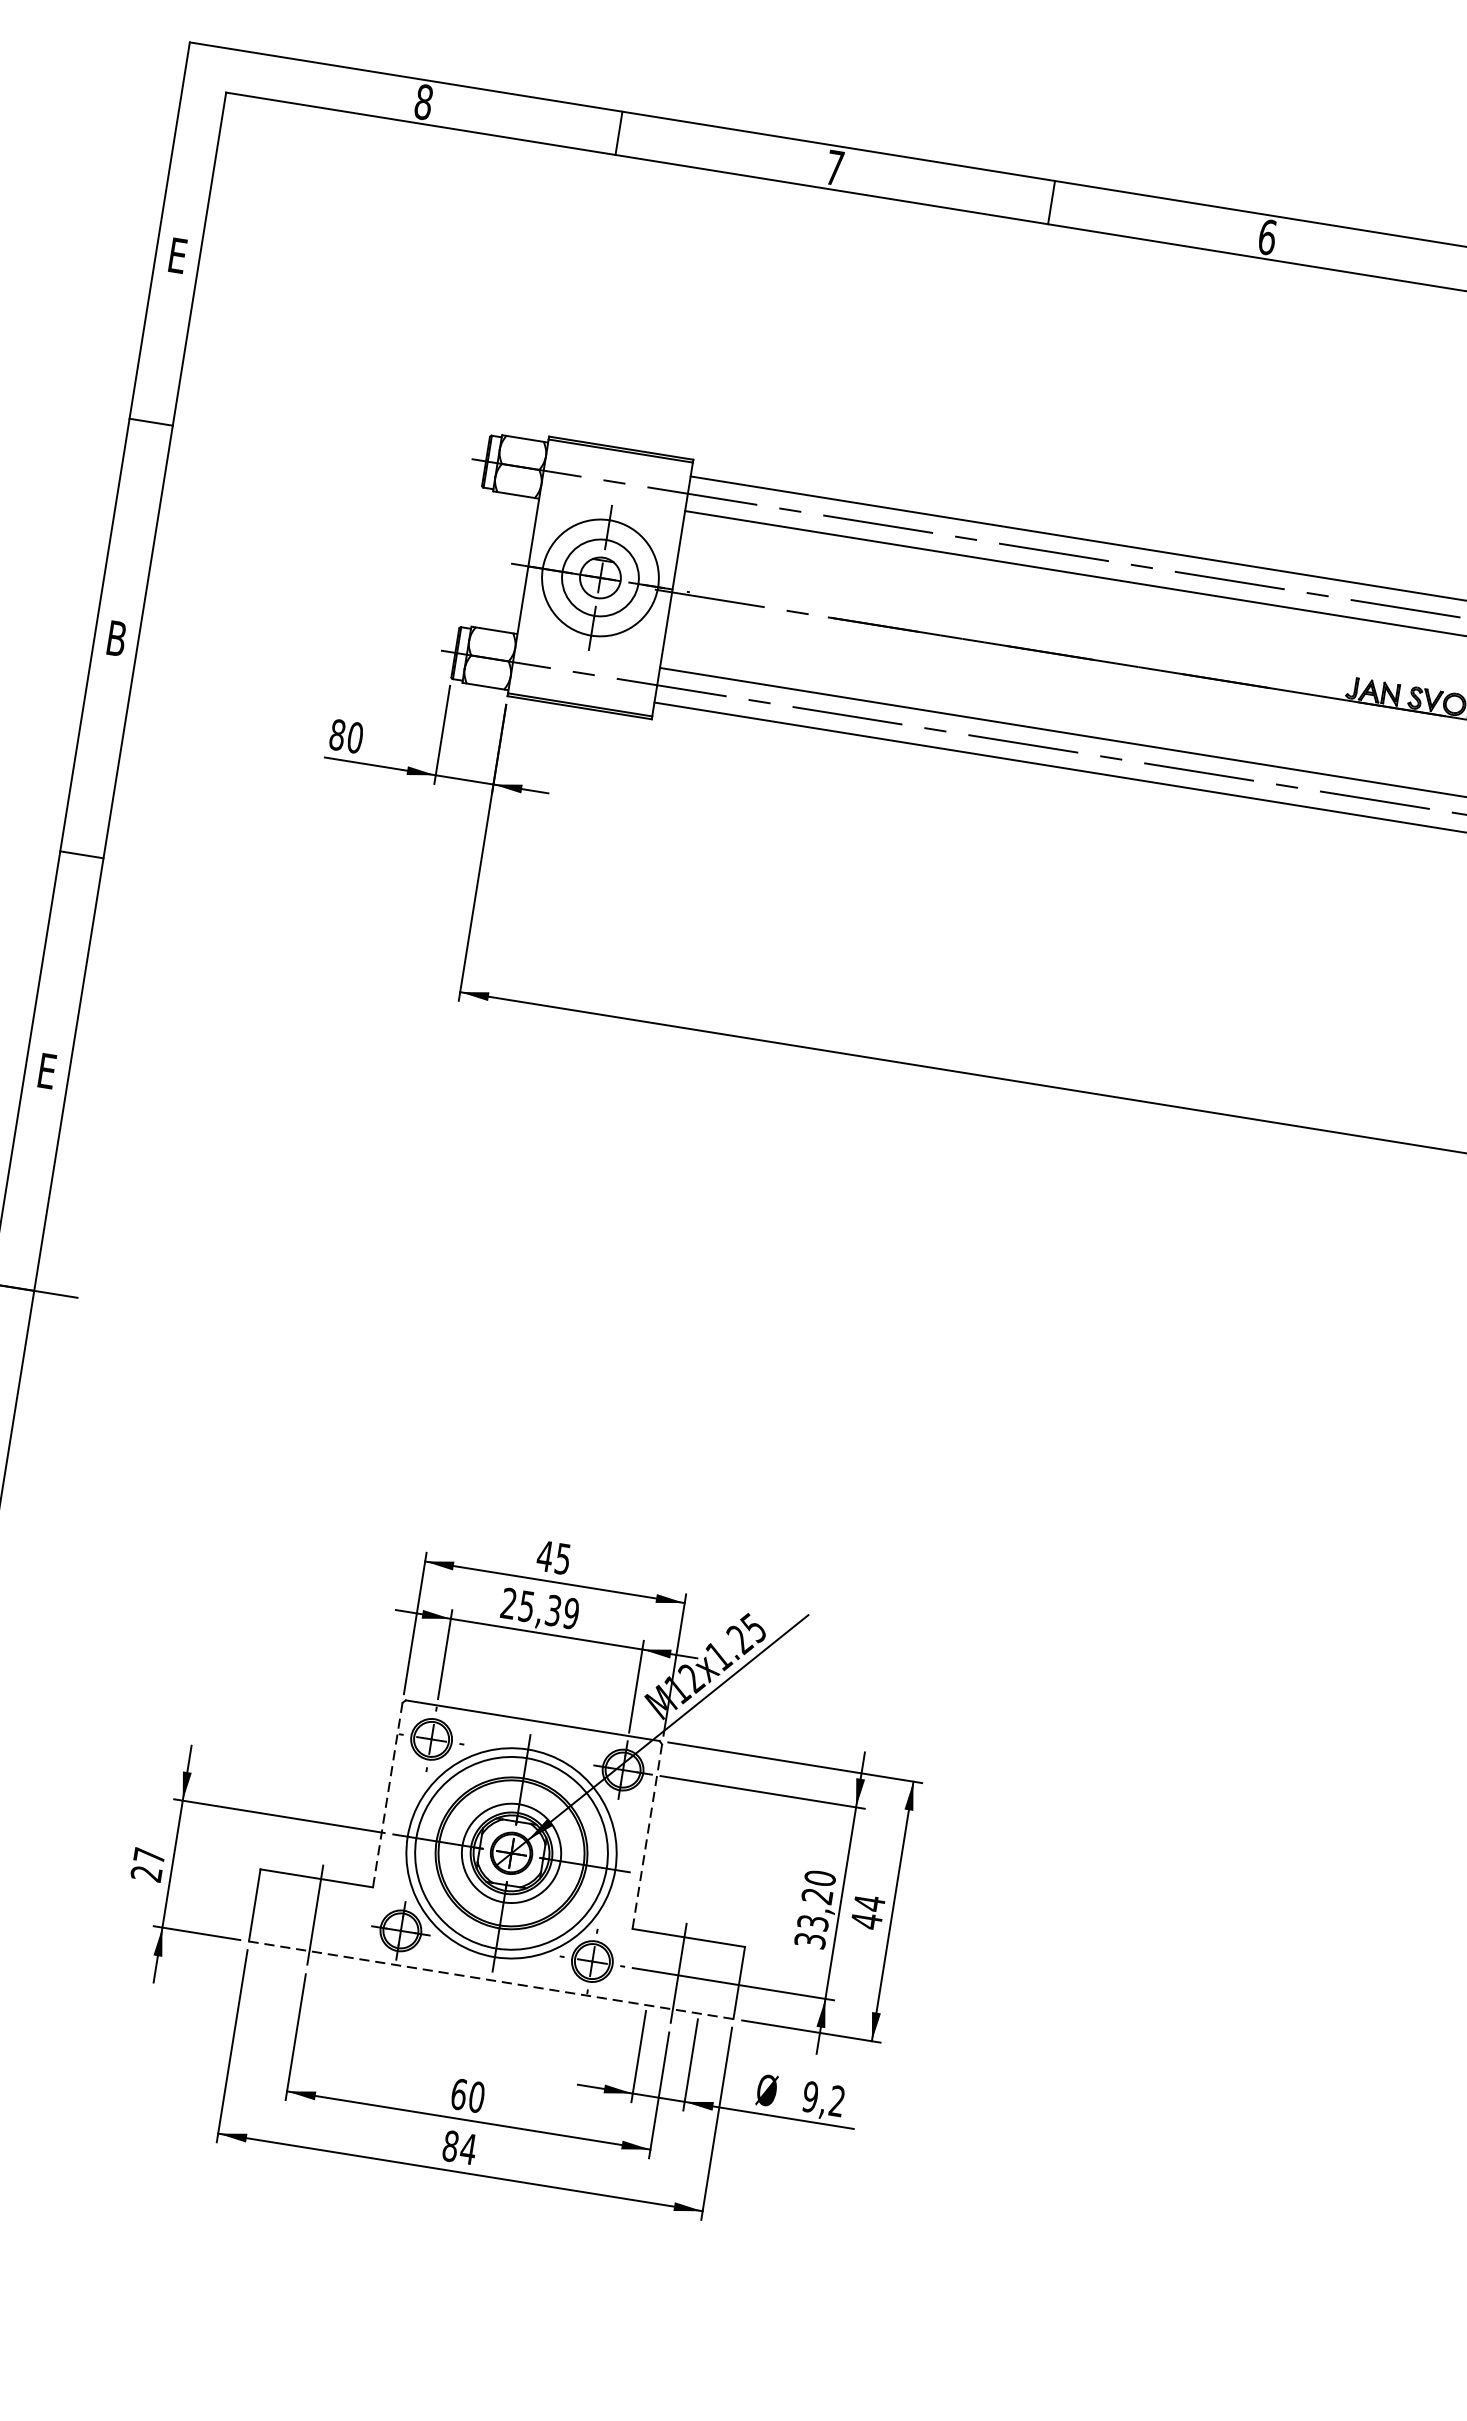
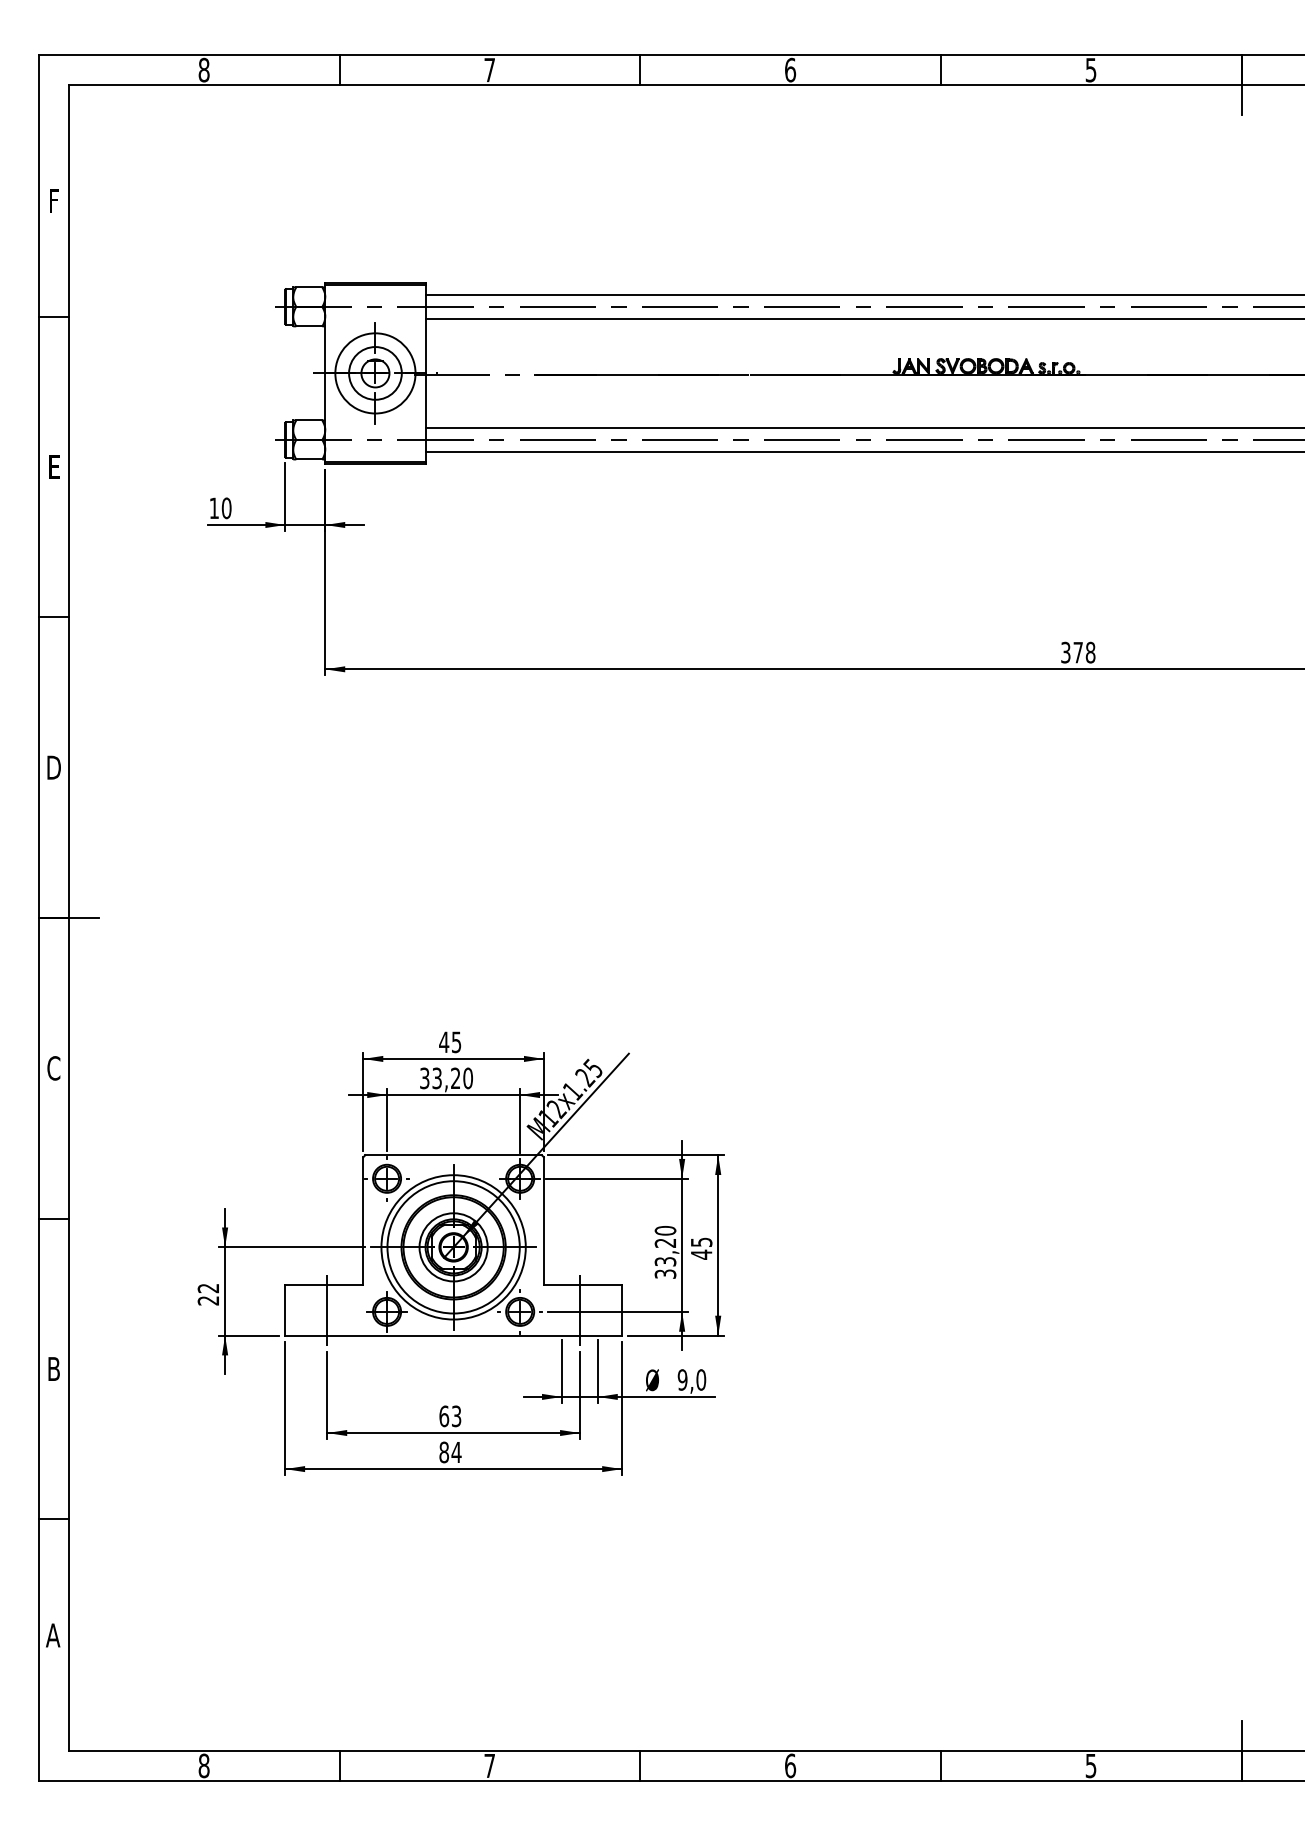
text: (177, 254) -> (53, 200), E -> F
text: (117, 637) -> (54, 466), B -> E
text: (337, 735) -> (214, 508), 80 -> 10
text: (46, 1070) -> (53, 767), E -> D
text: (540, 1608) -> (446, 1078), 25,39 -> 33,20
line: (387, 1795) -> (363, 1221), dashed -> solid
line: (646, 1836) -> (543, 1221), dashed -> solid
text: (147, 1855) -> (207, 1288), 27 -> 22
text: (869, 1903) -> (701, 1242), 44 -> 45
line: (491, 1980) -> (453, 1335), dashed -> solid
text: (476, 2097) -> (456, 1416), 60 -> 63
text: (837, 2100) -> (701, 1379), 9,2 -> 9,0

